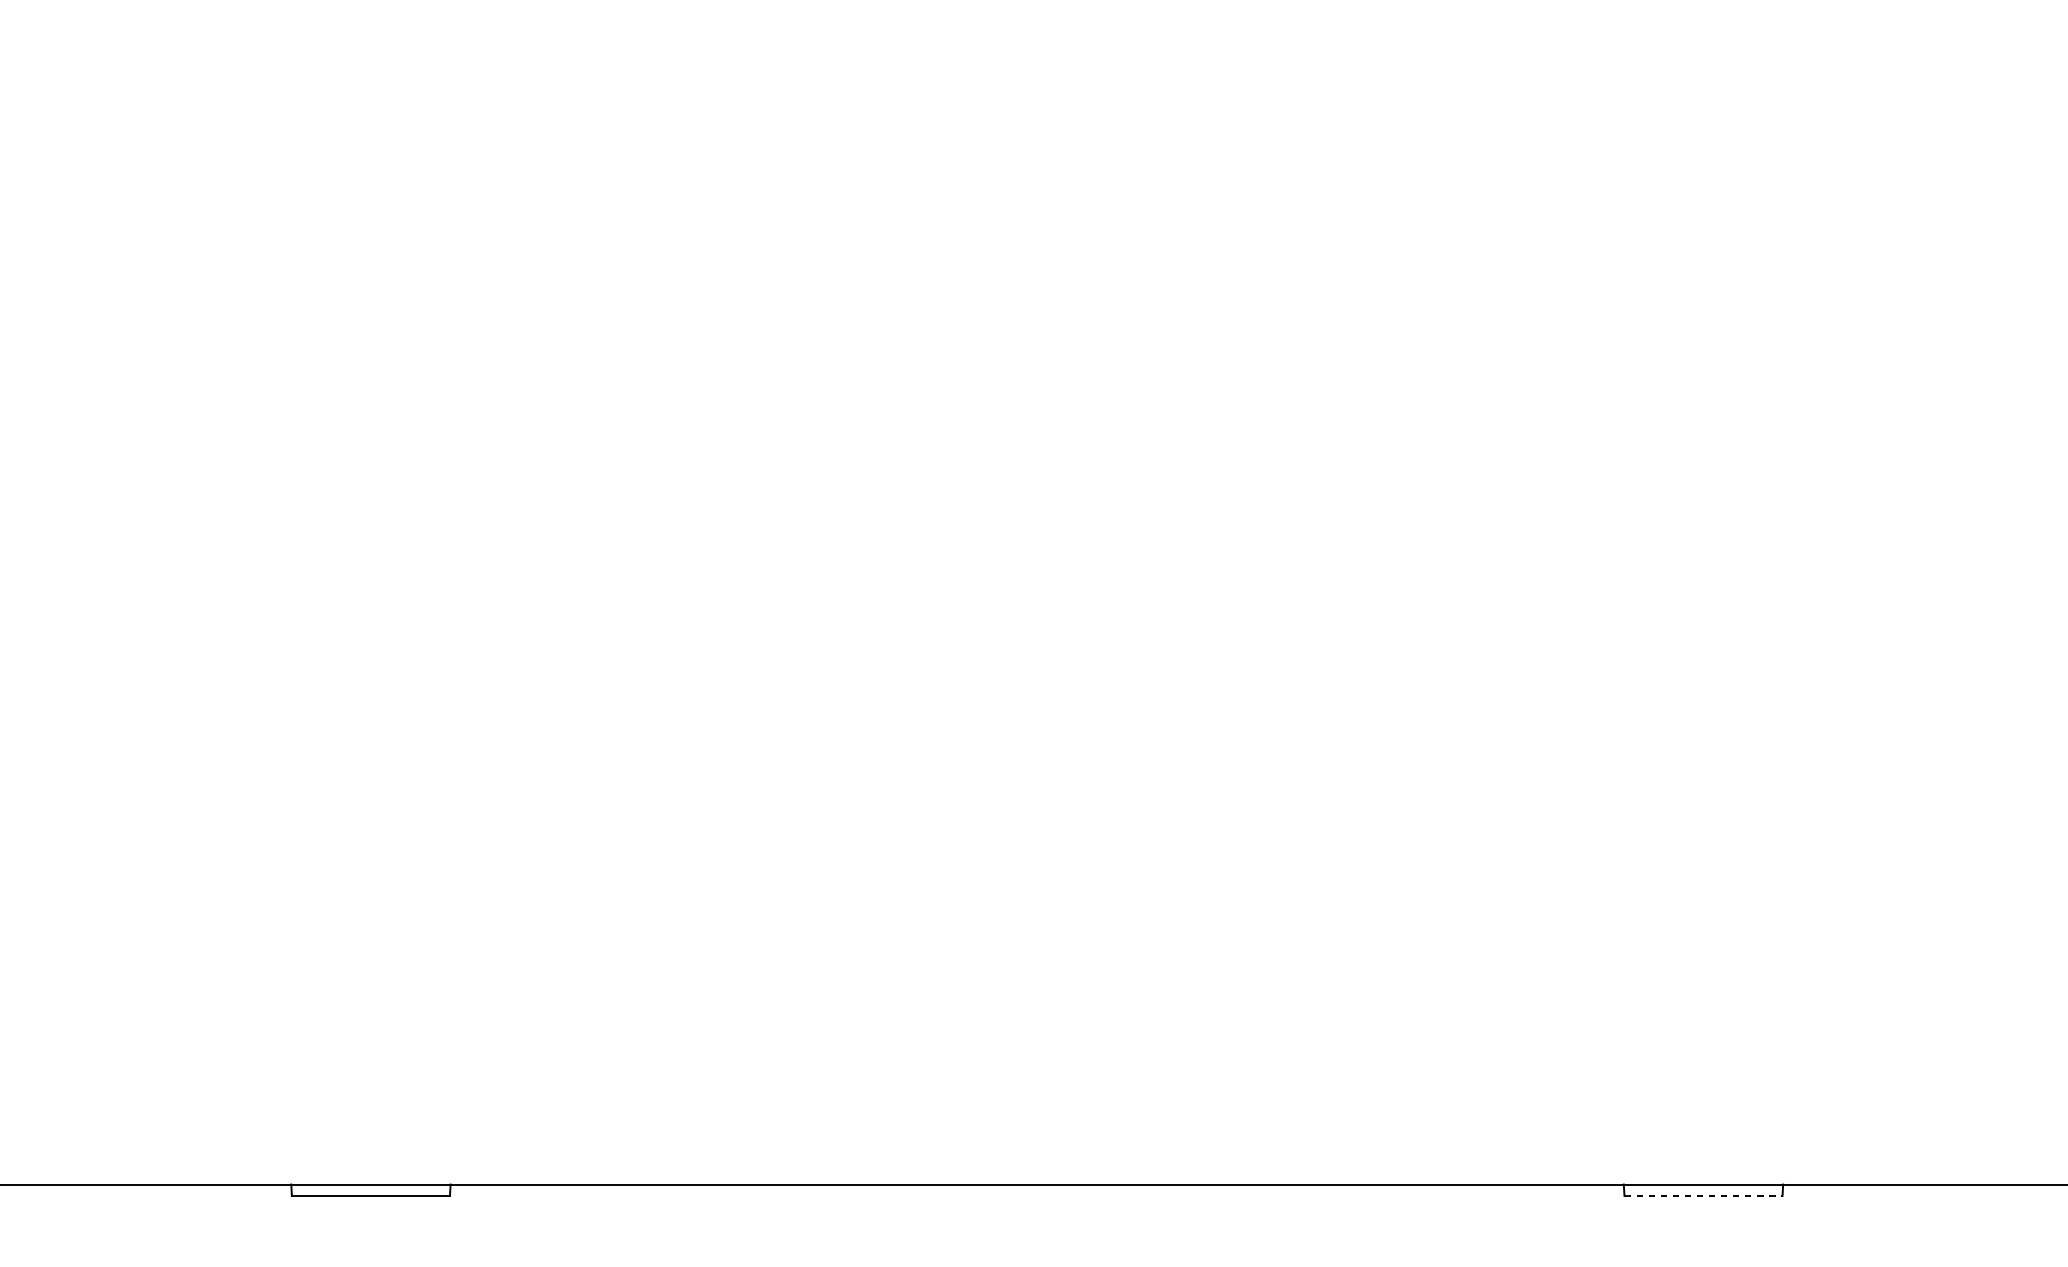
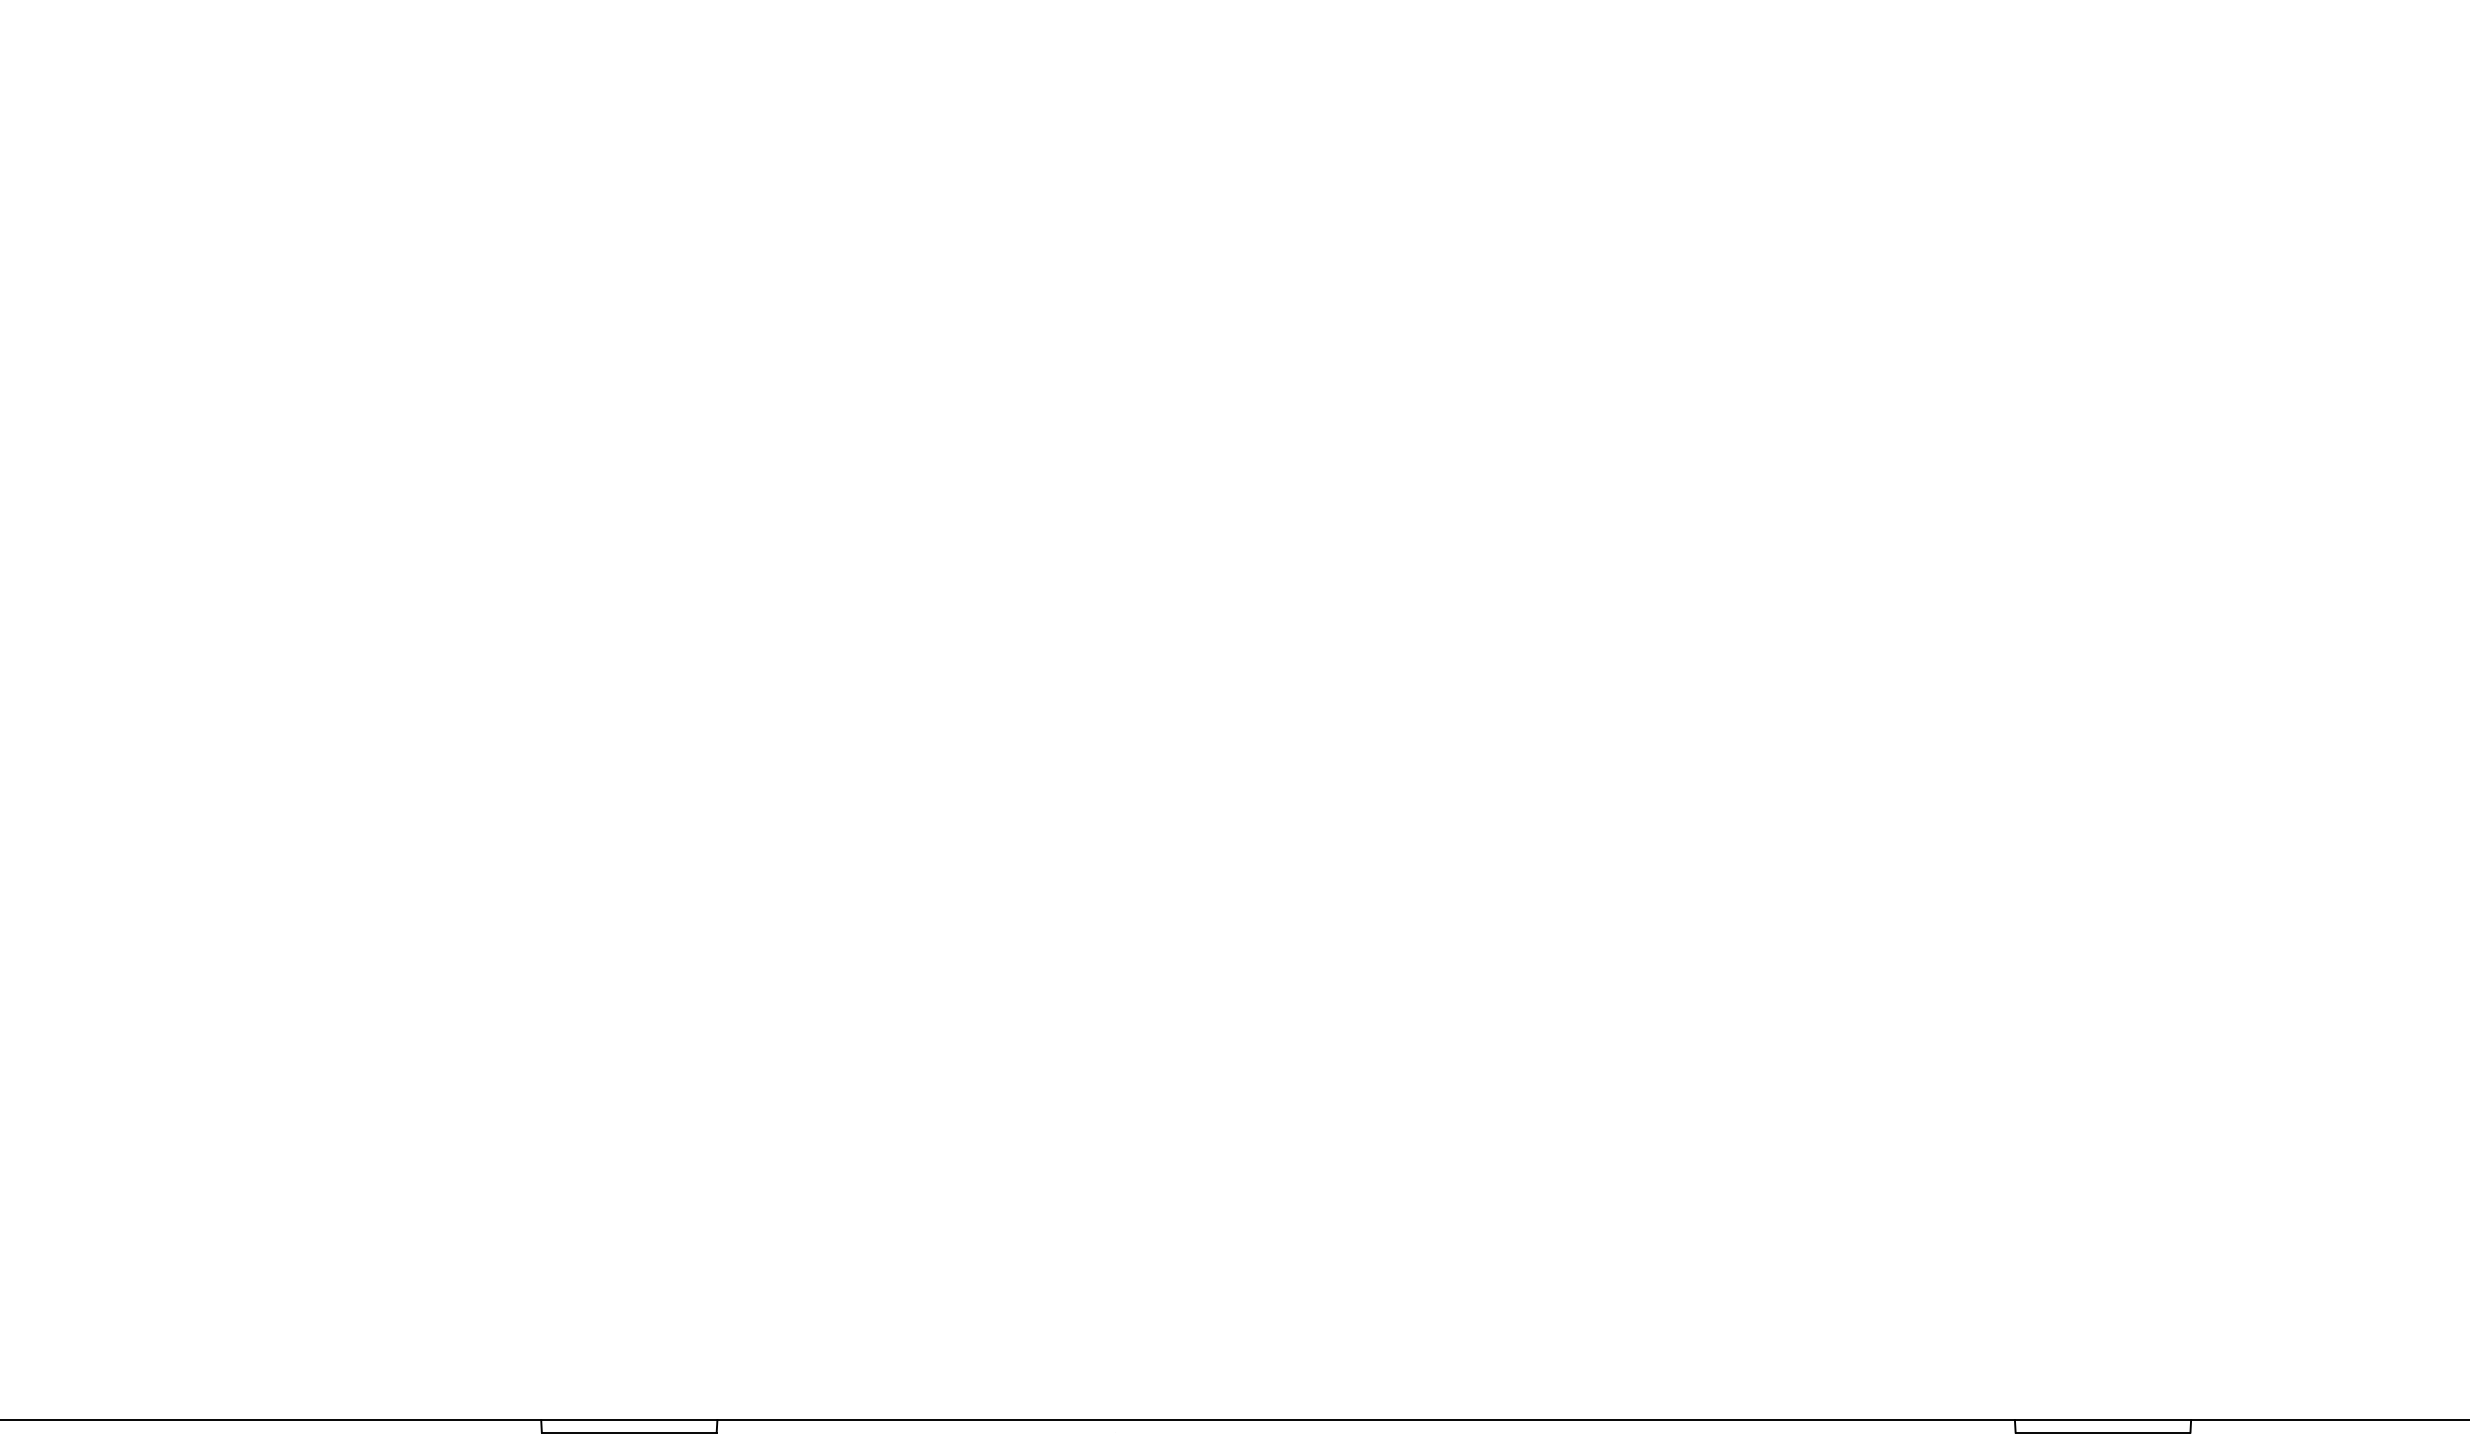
line: (1703, 1195) -> (2103, 1432), dashed -> solid

